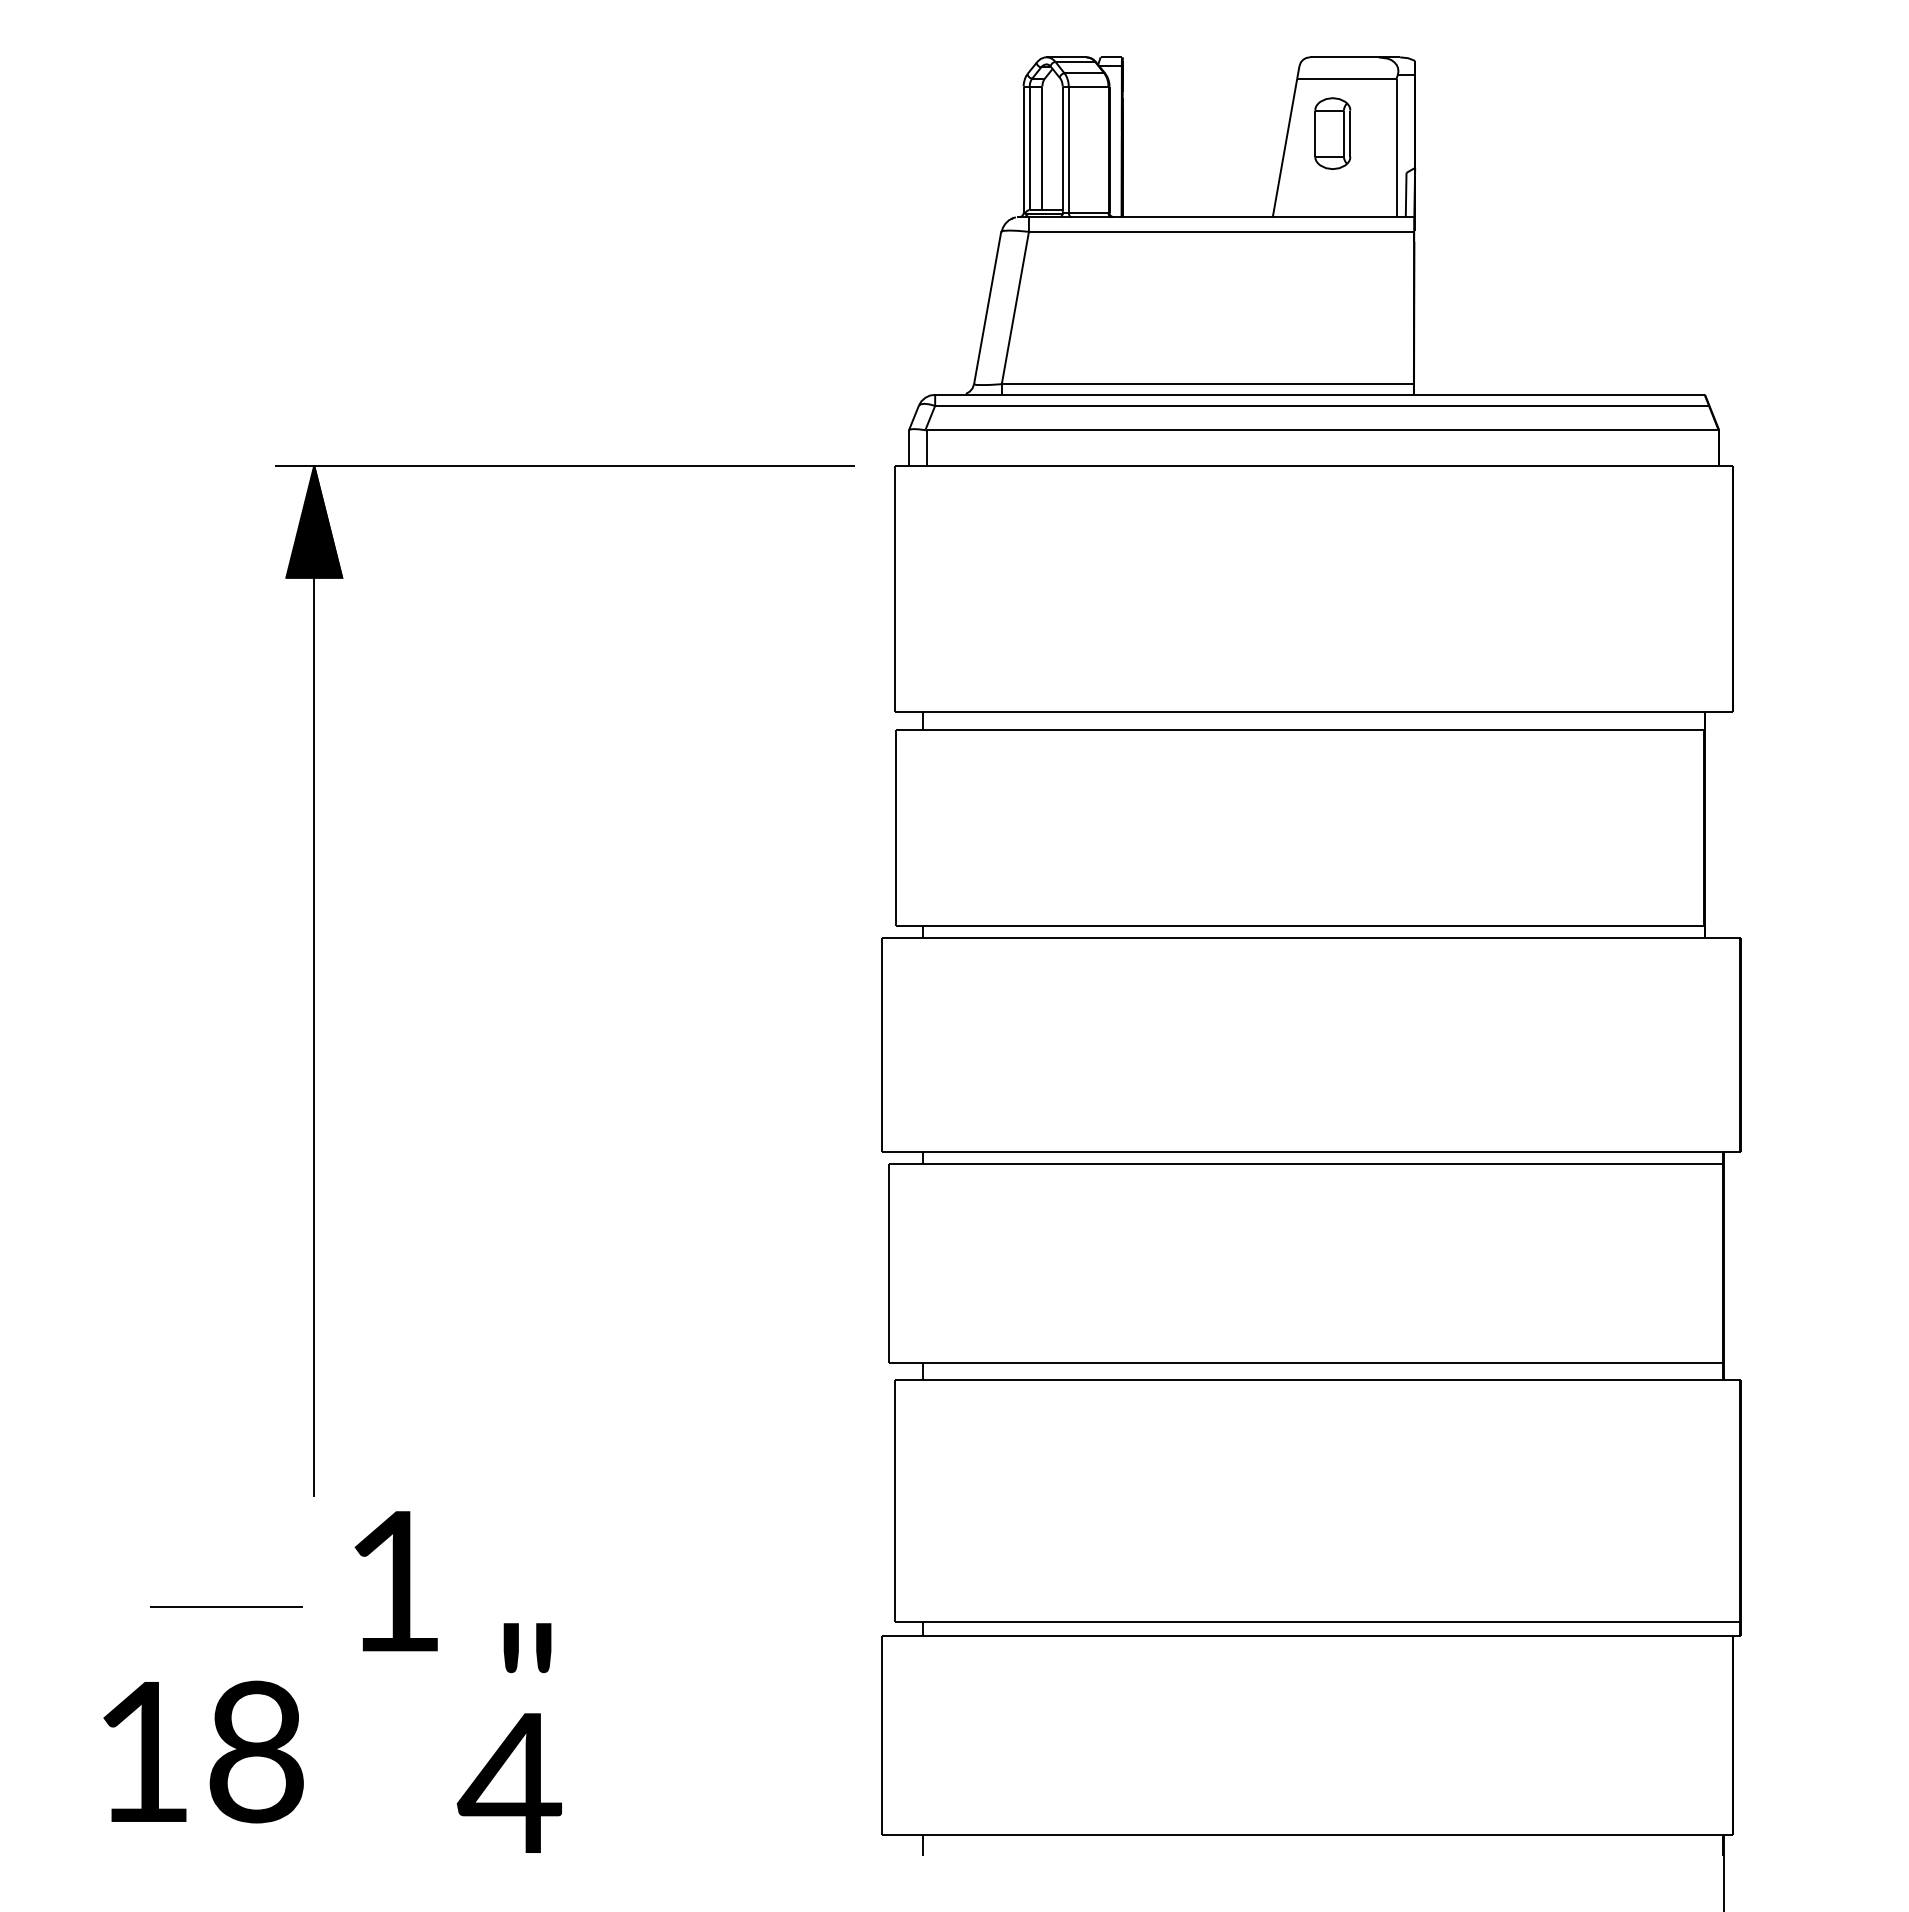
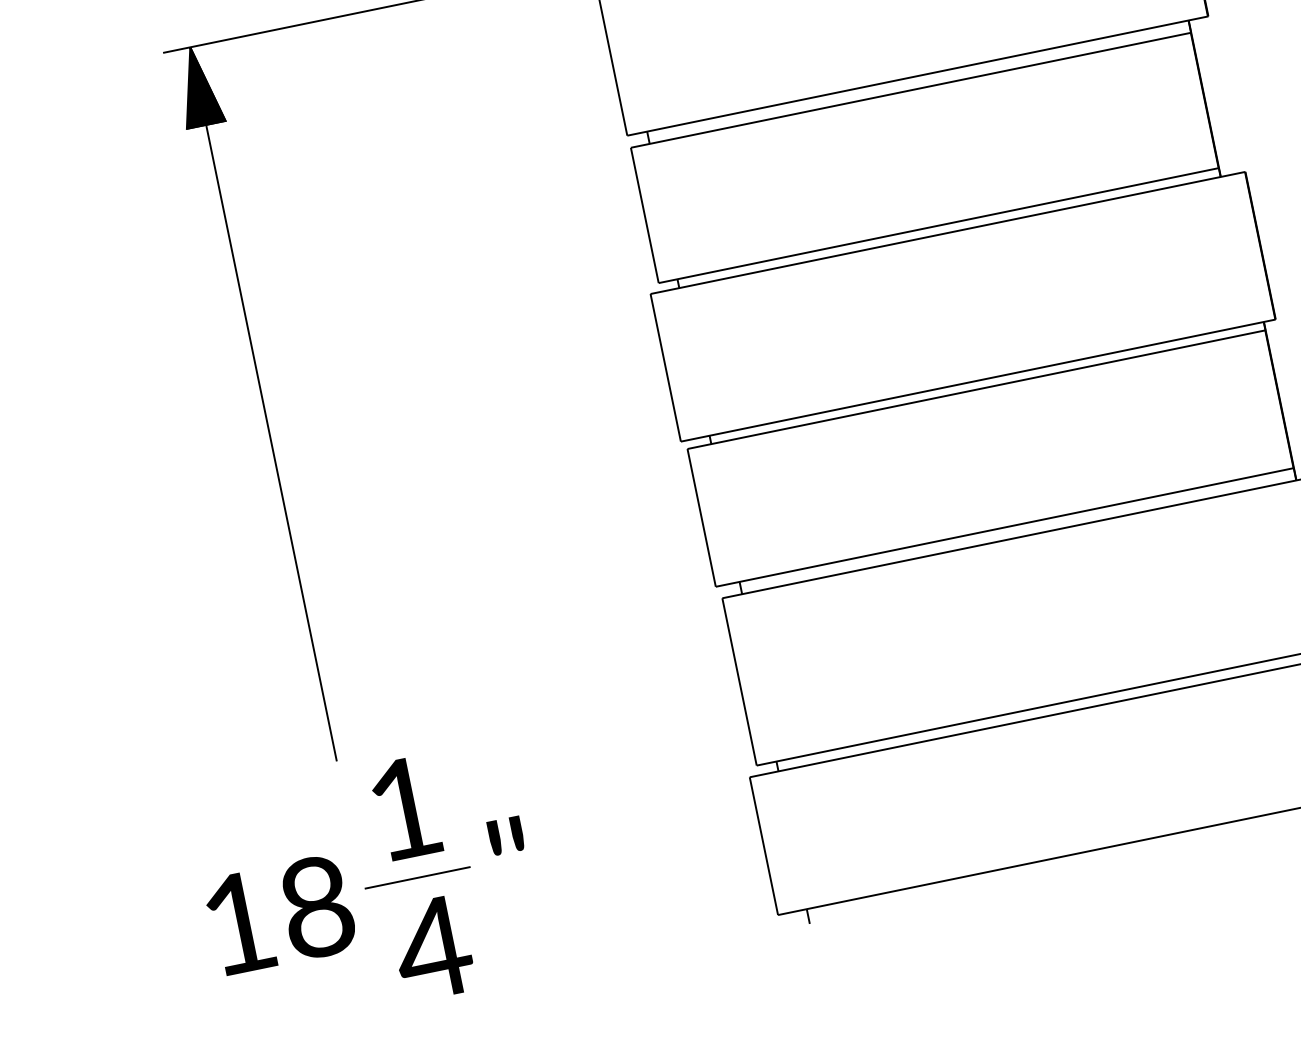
line: (226, 1606) -> (417, 877), moved
text: (203, 1751) -> (280, 914), moved
text: (508, 1782) -> (431, 948), moved

